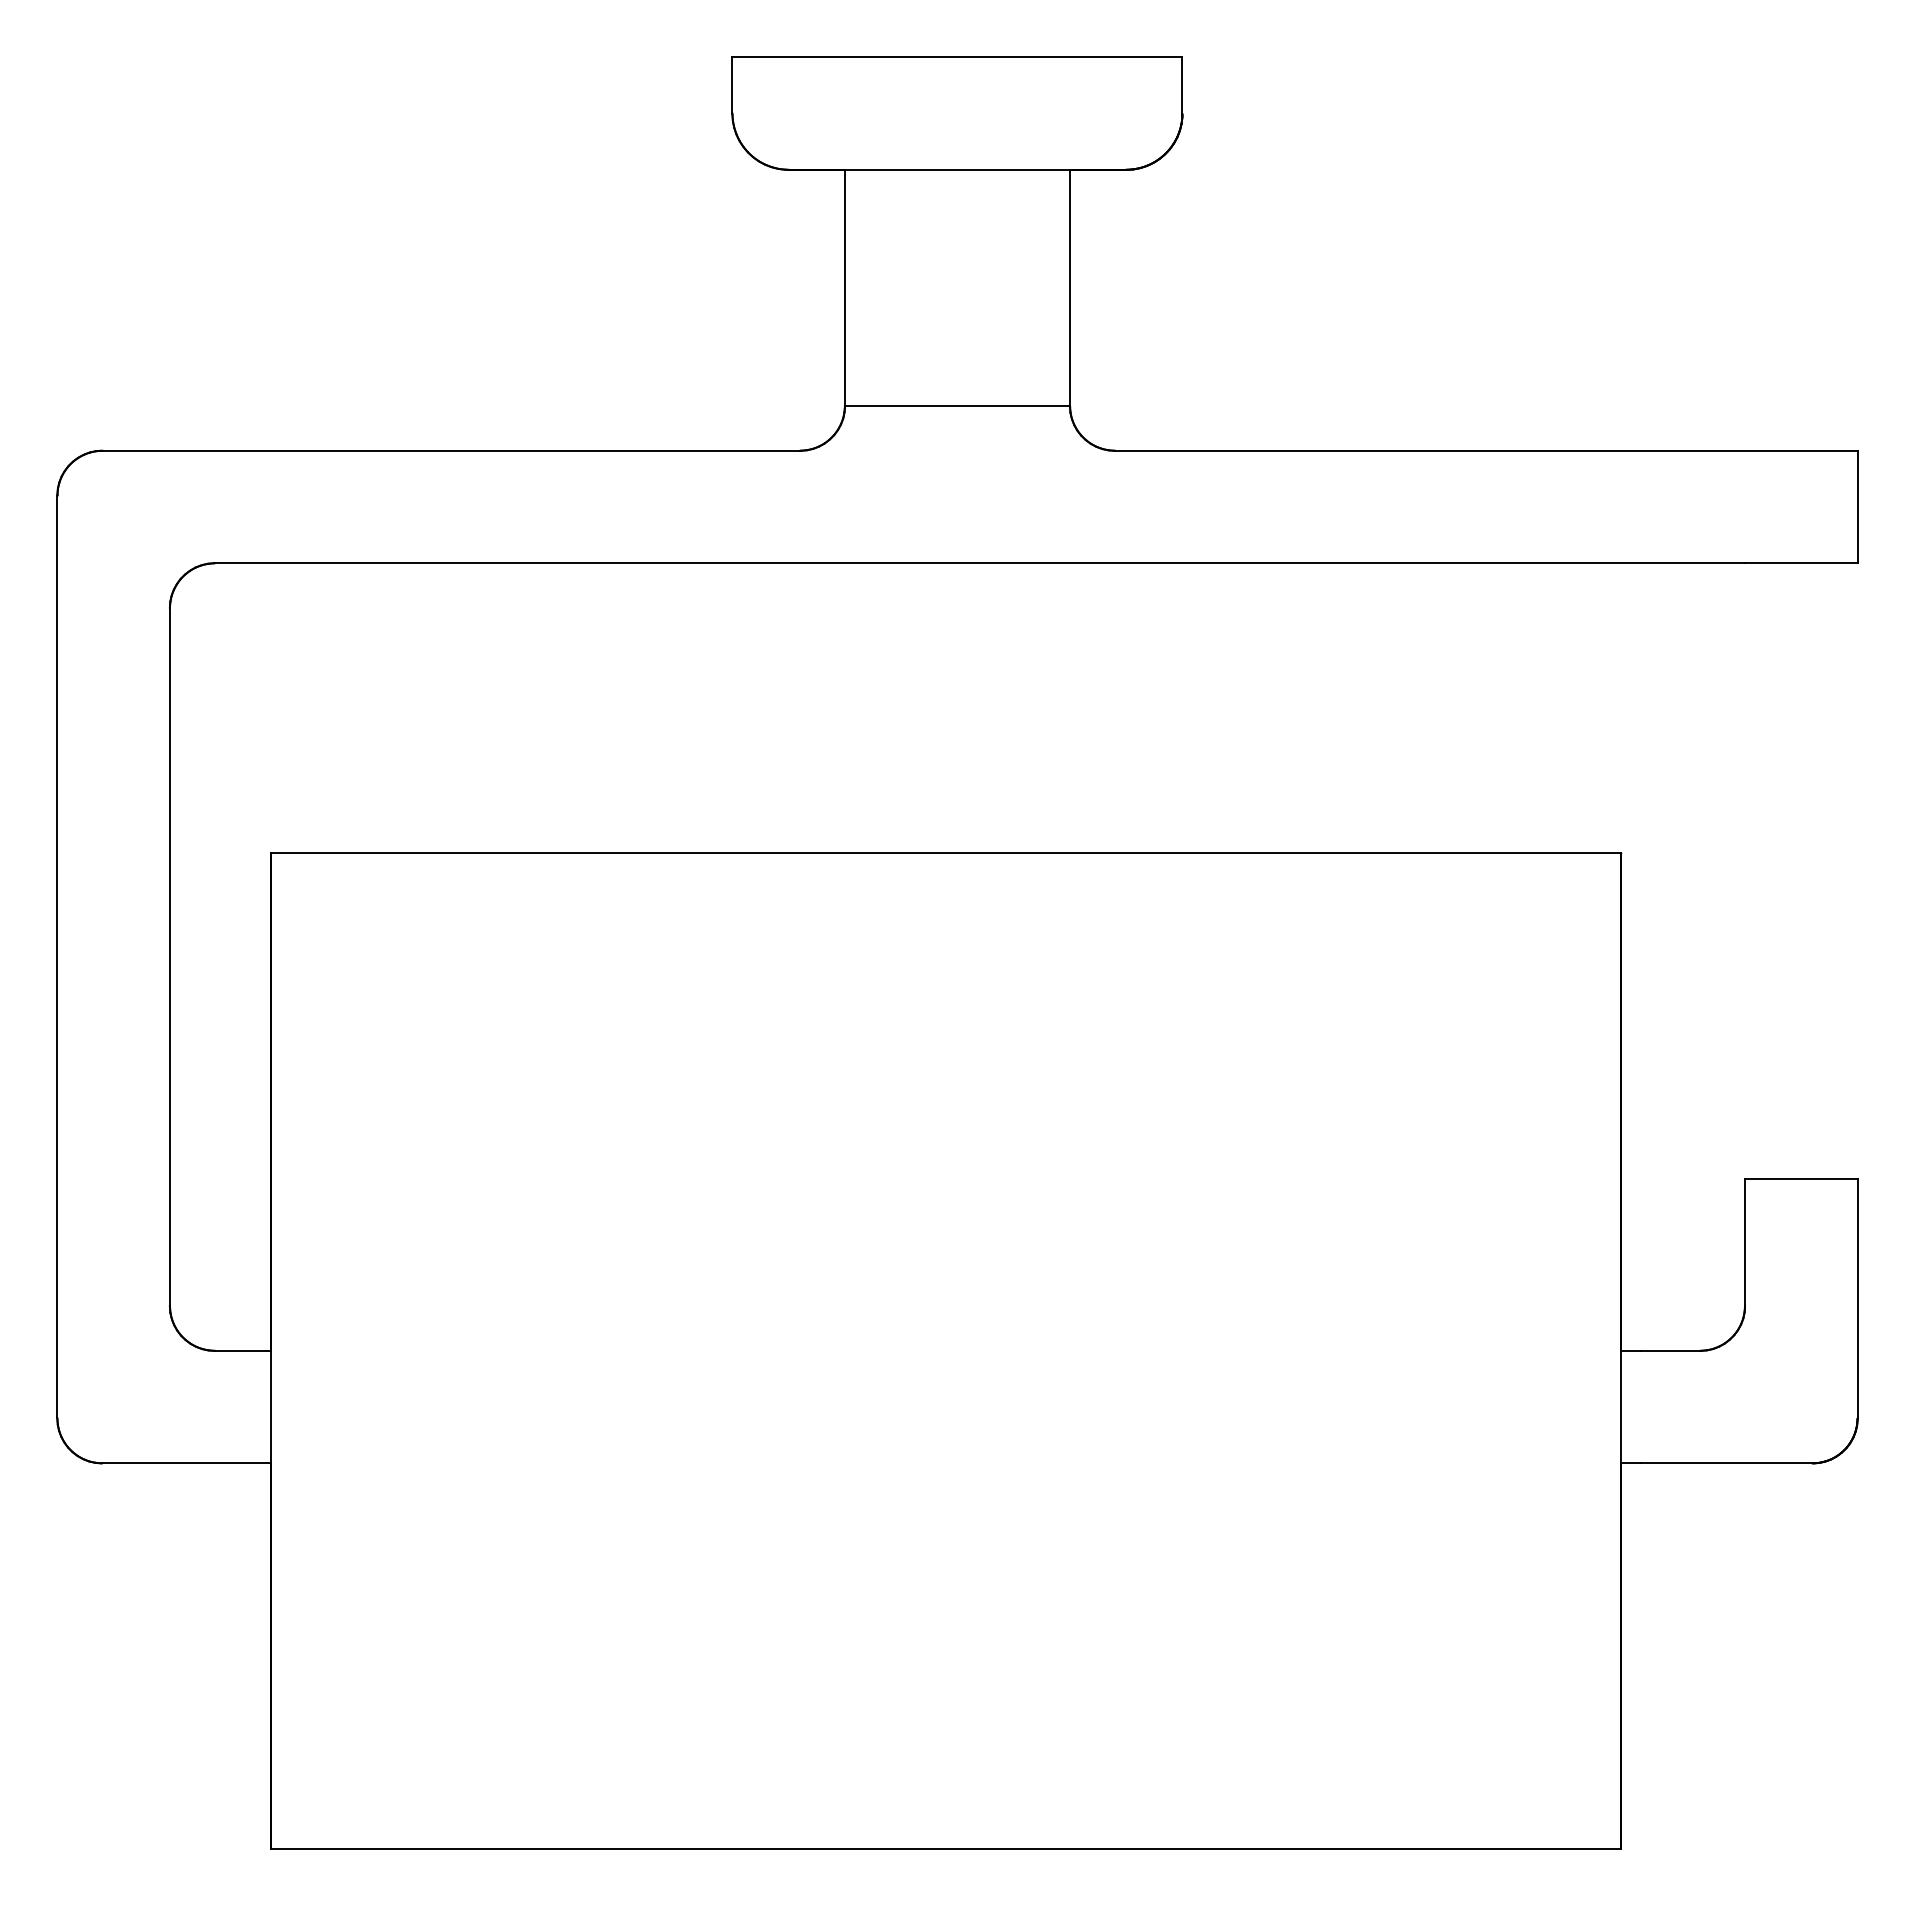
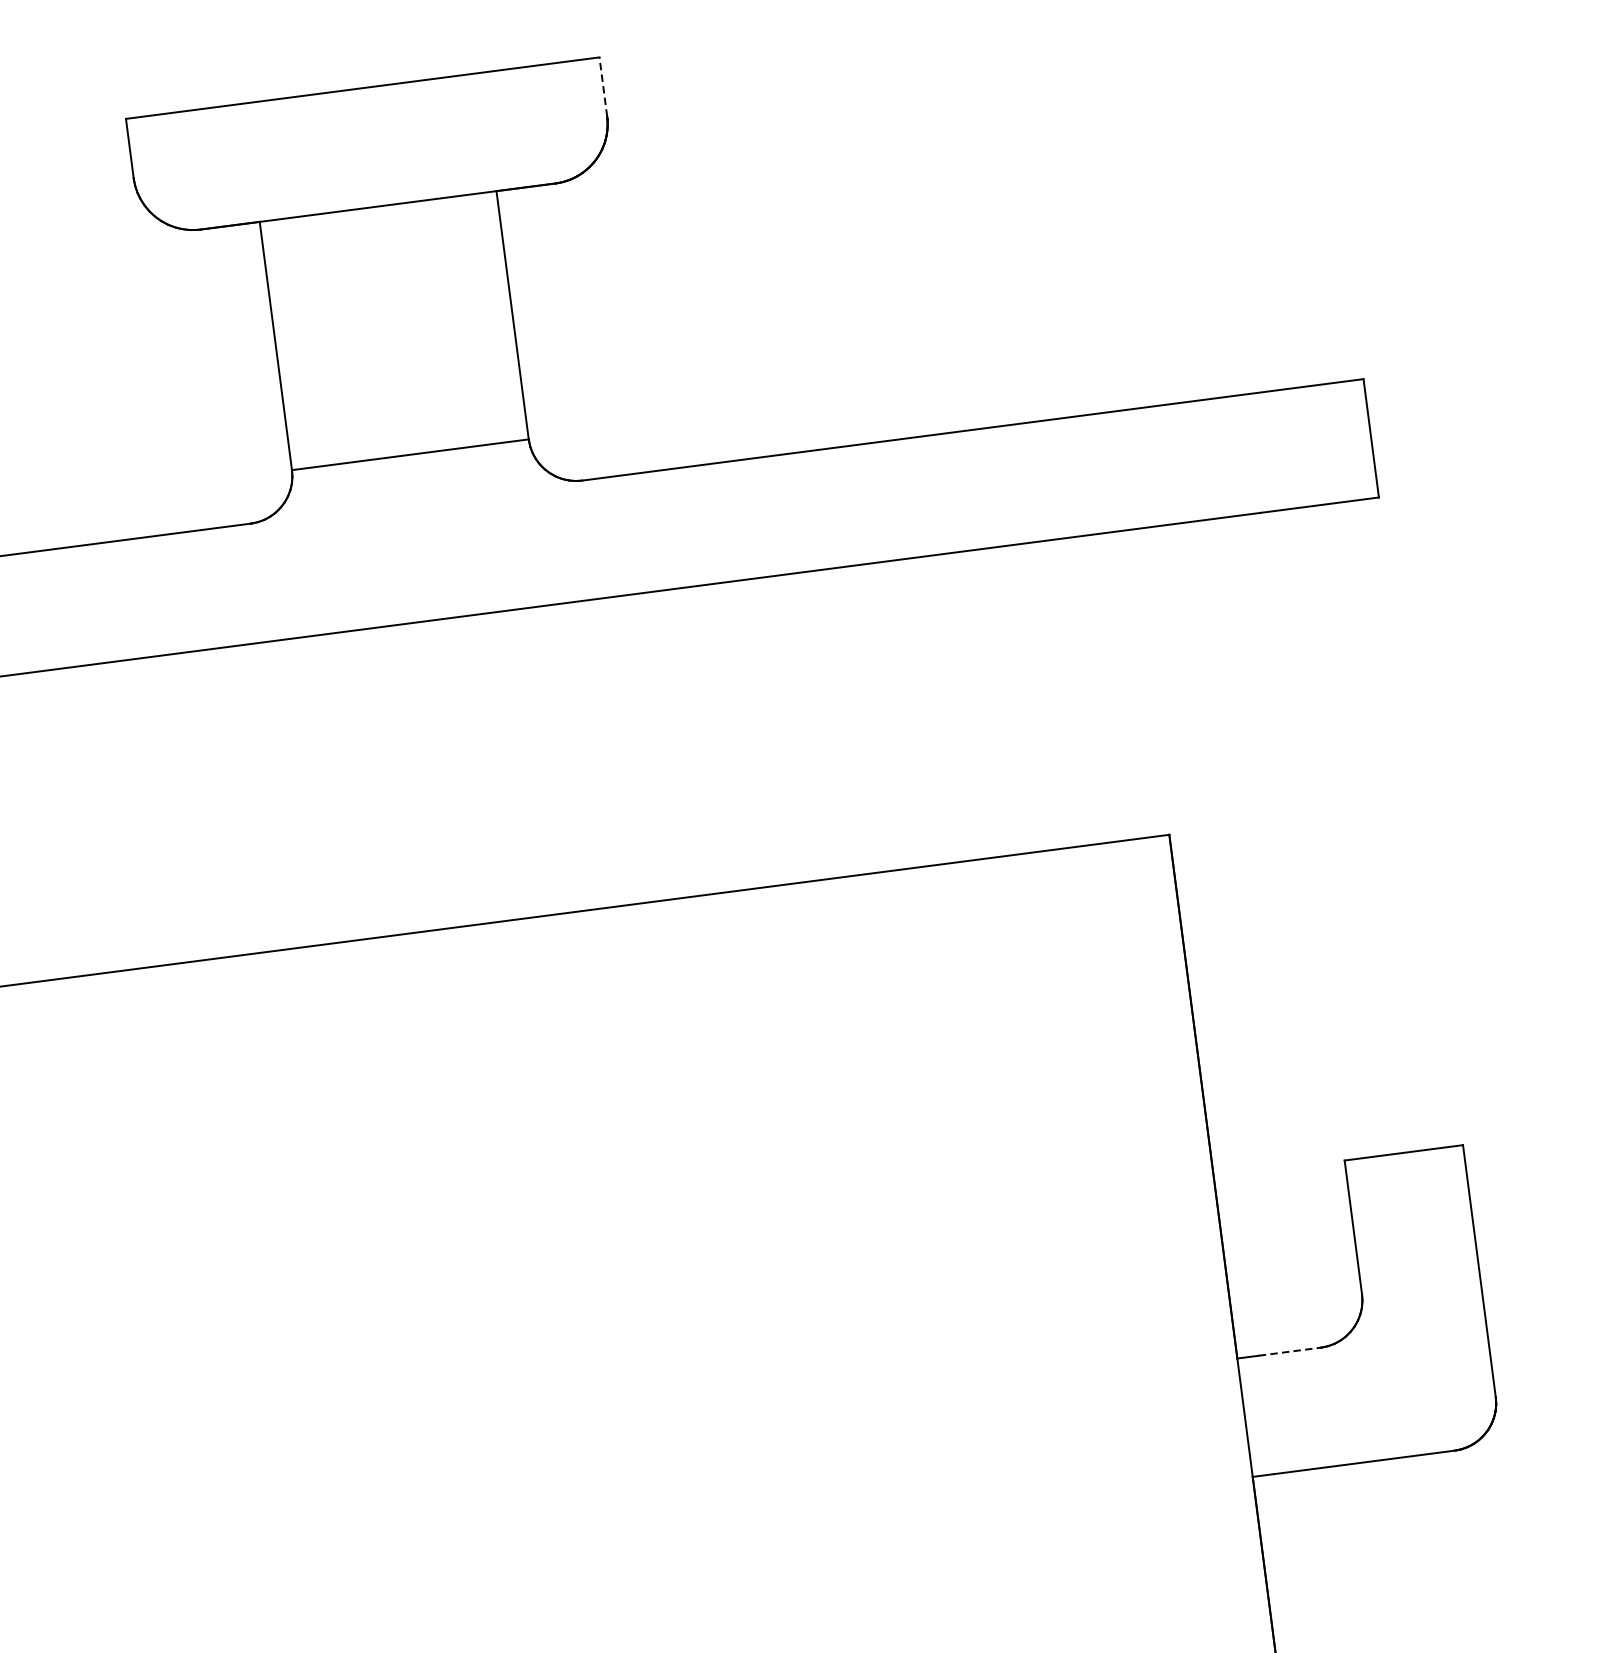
line: (1182, 84) -> (603, 86), solid -> dashed
line: (1671, 1350) -> (1290, 1351), solid -> dashed

